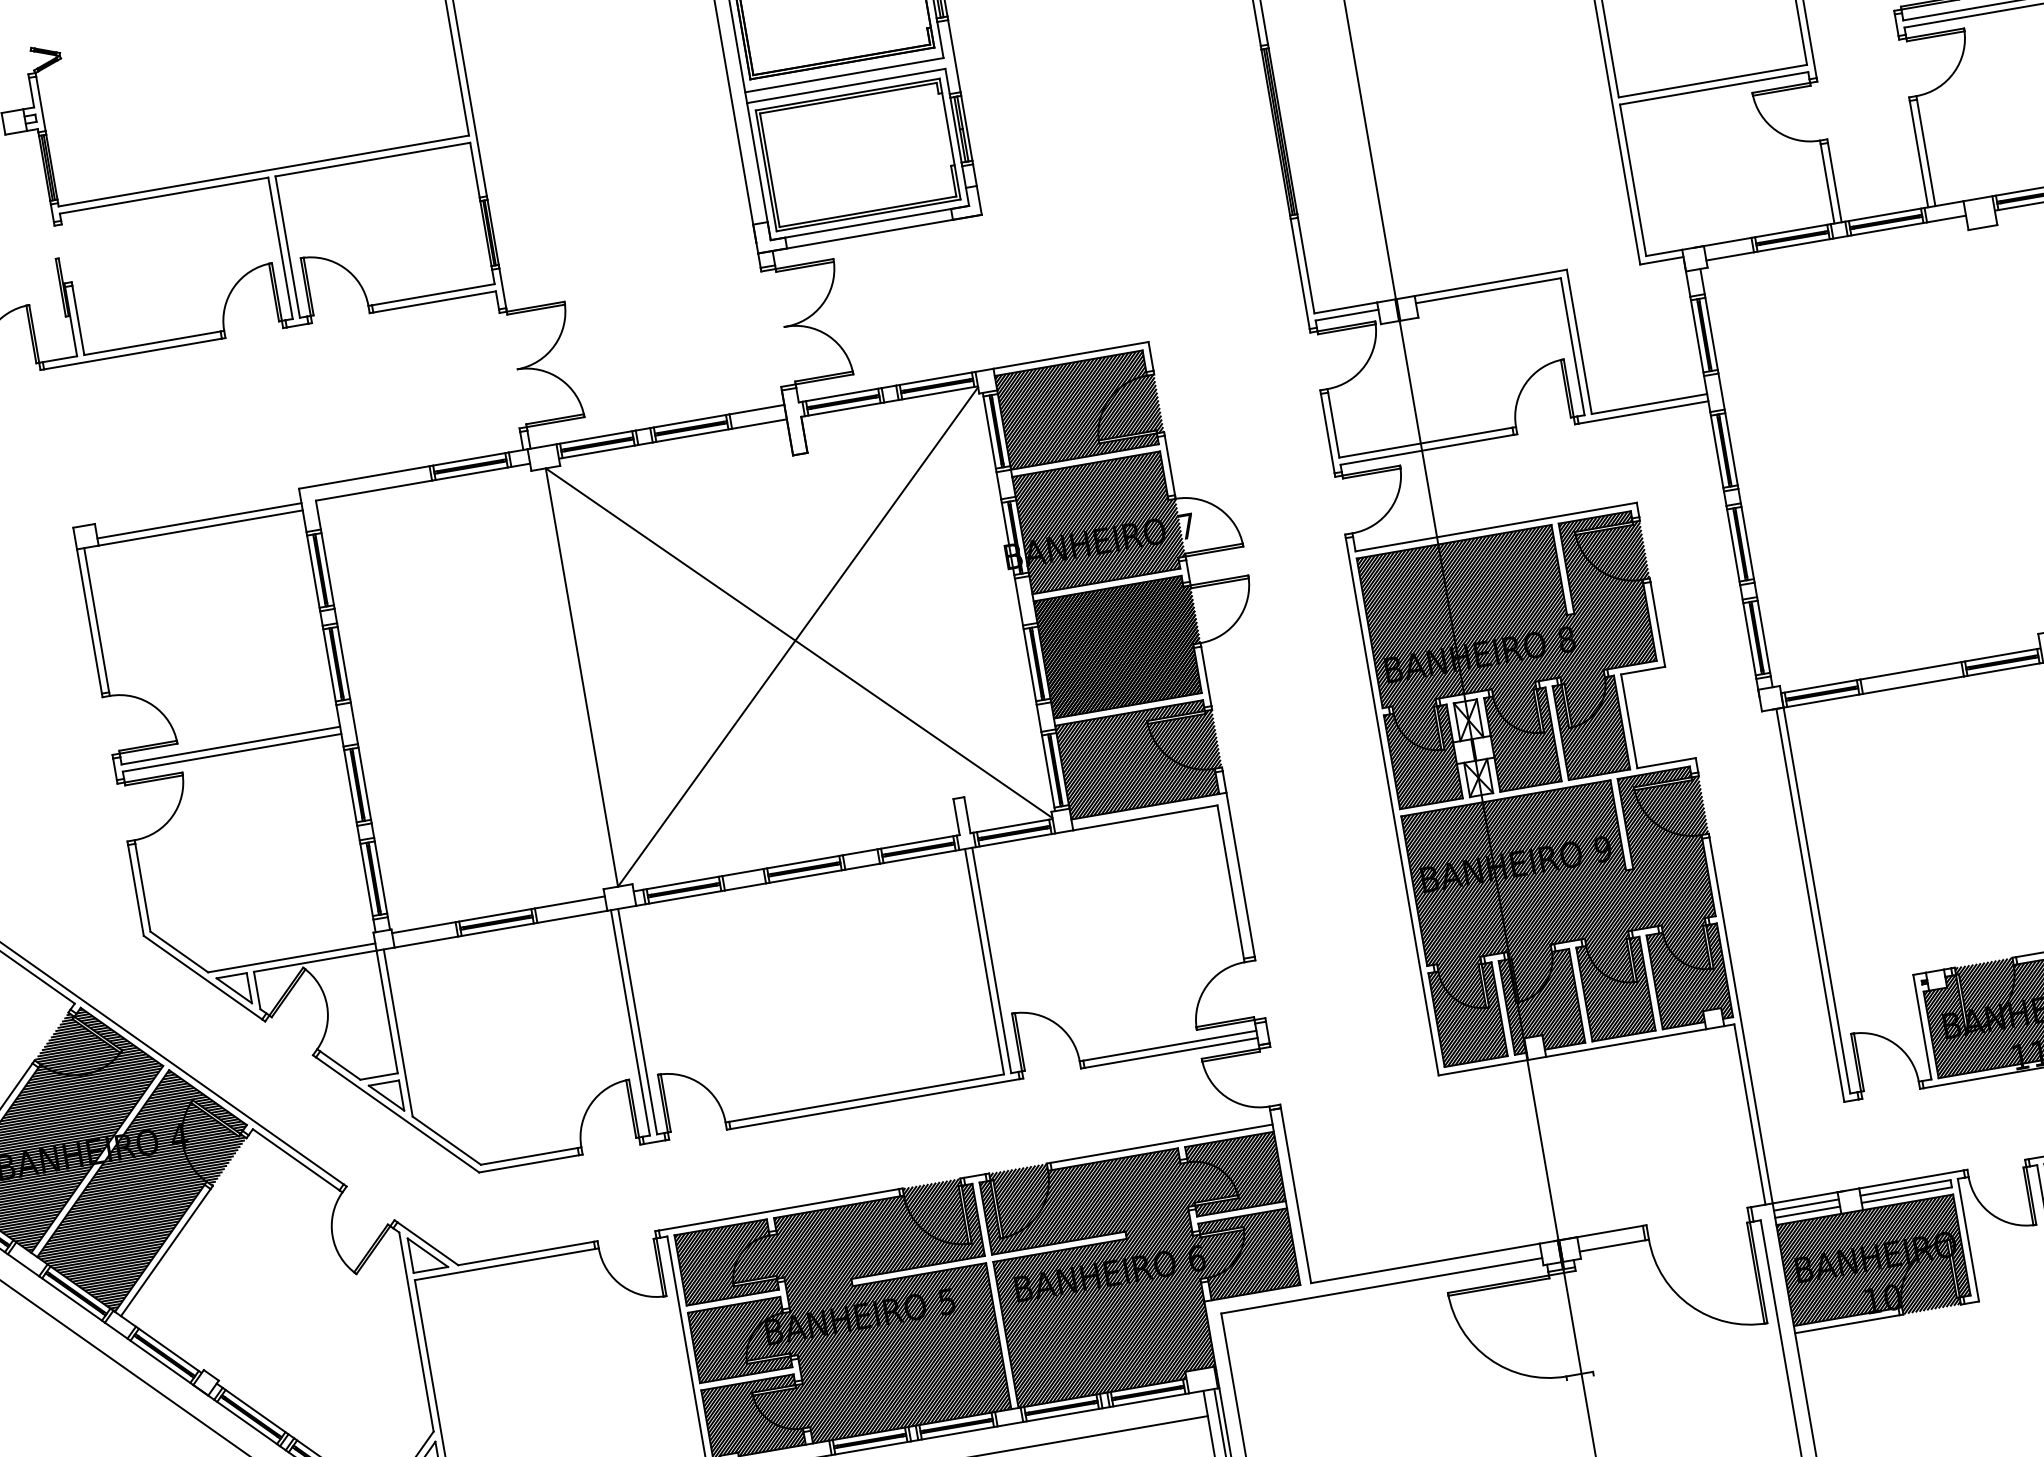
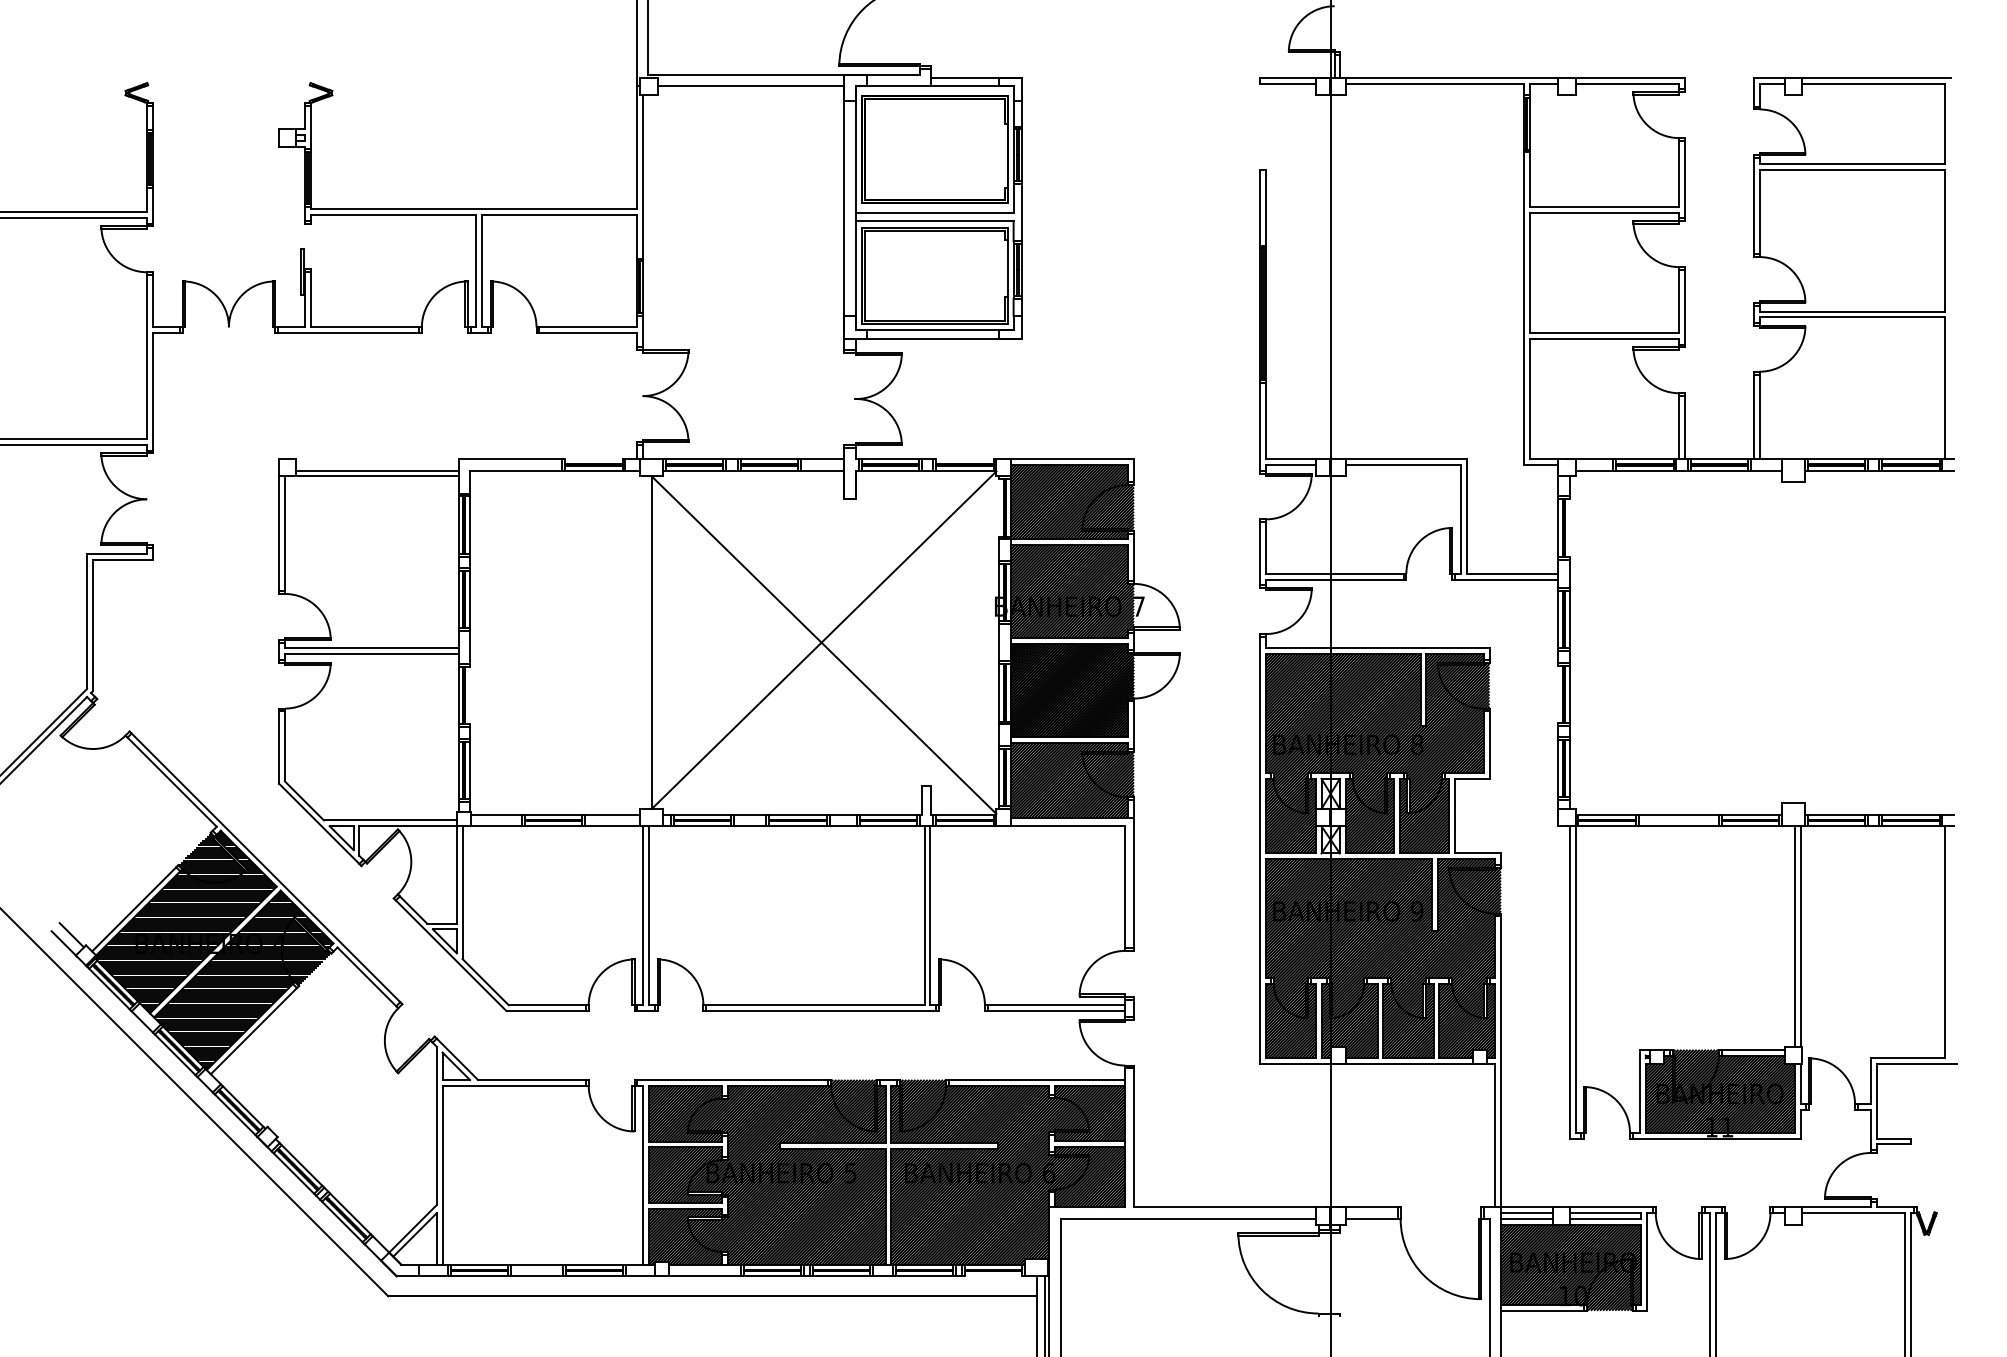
line: (1711, 333) -> (1569, 527), removed
line: (935, 379) -> (964, 459), removed
line: (989, 431) -> (999, 507), removed
line: (468, 459) -> (593, 459), removed
line: (1733, 544) -> (1558, 693), removed
line: (365, 783) -> (470, 695), removed
line: (1149, 1400) -> (993, 1276), removed

